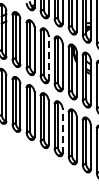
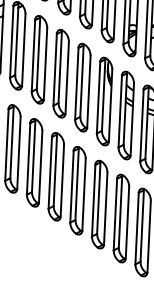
line: (48, 58) -> (67, 78), dashed -> solid
line: (62, 131) -> (83, 195), dashed -> solid

